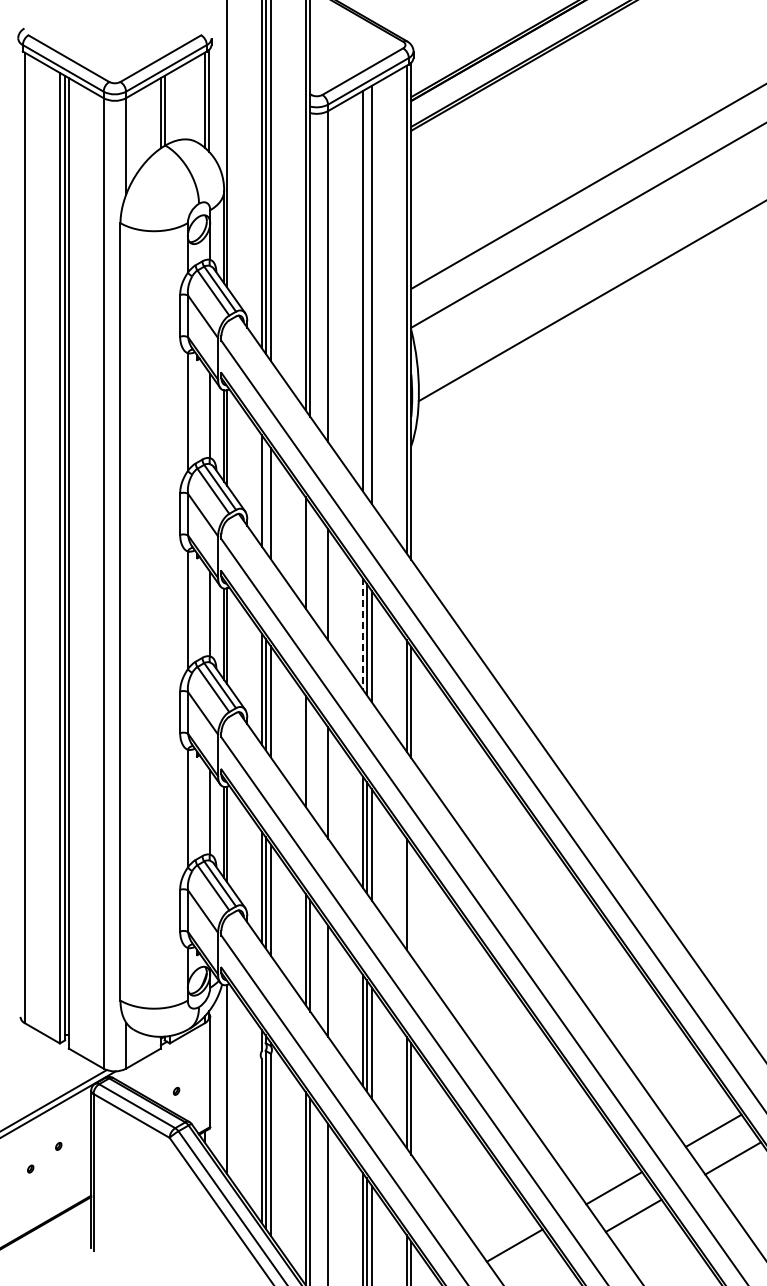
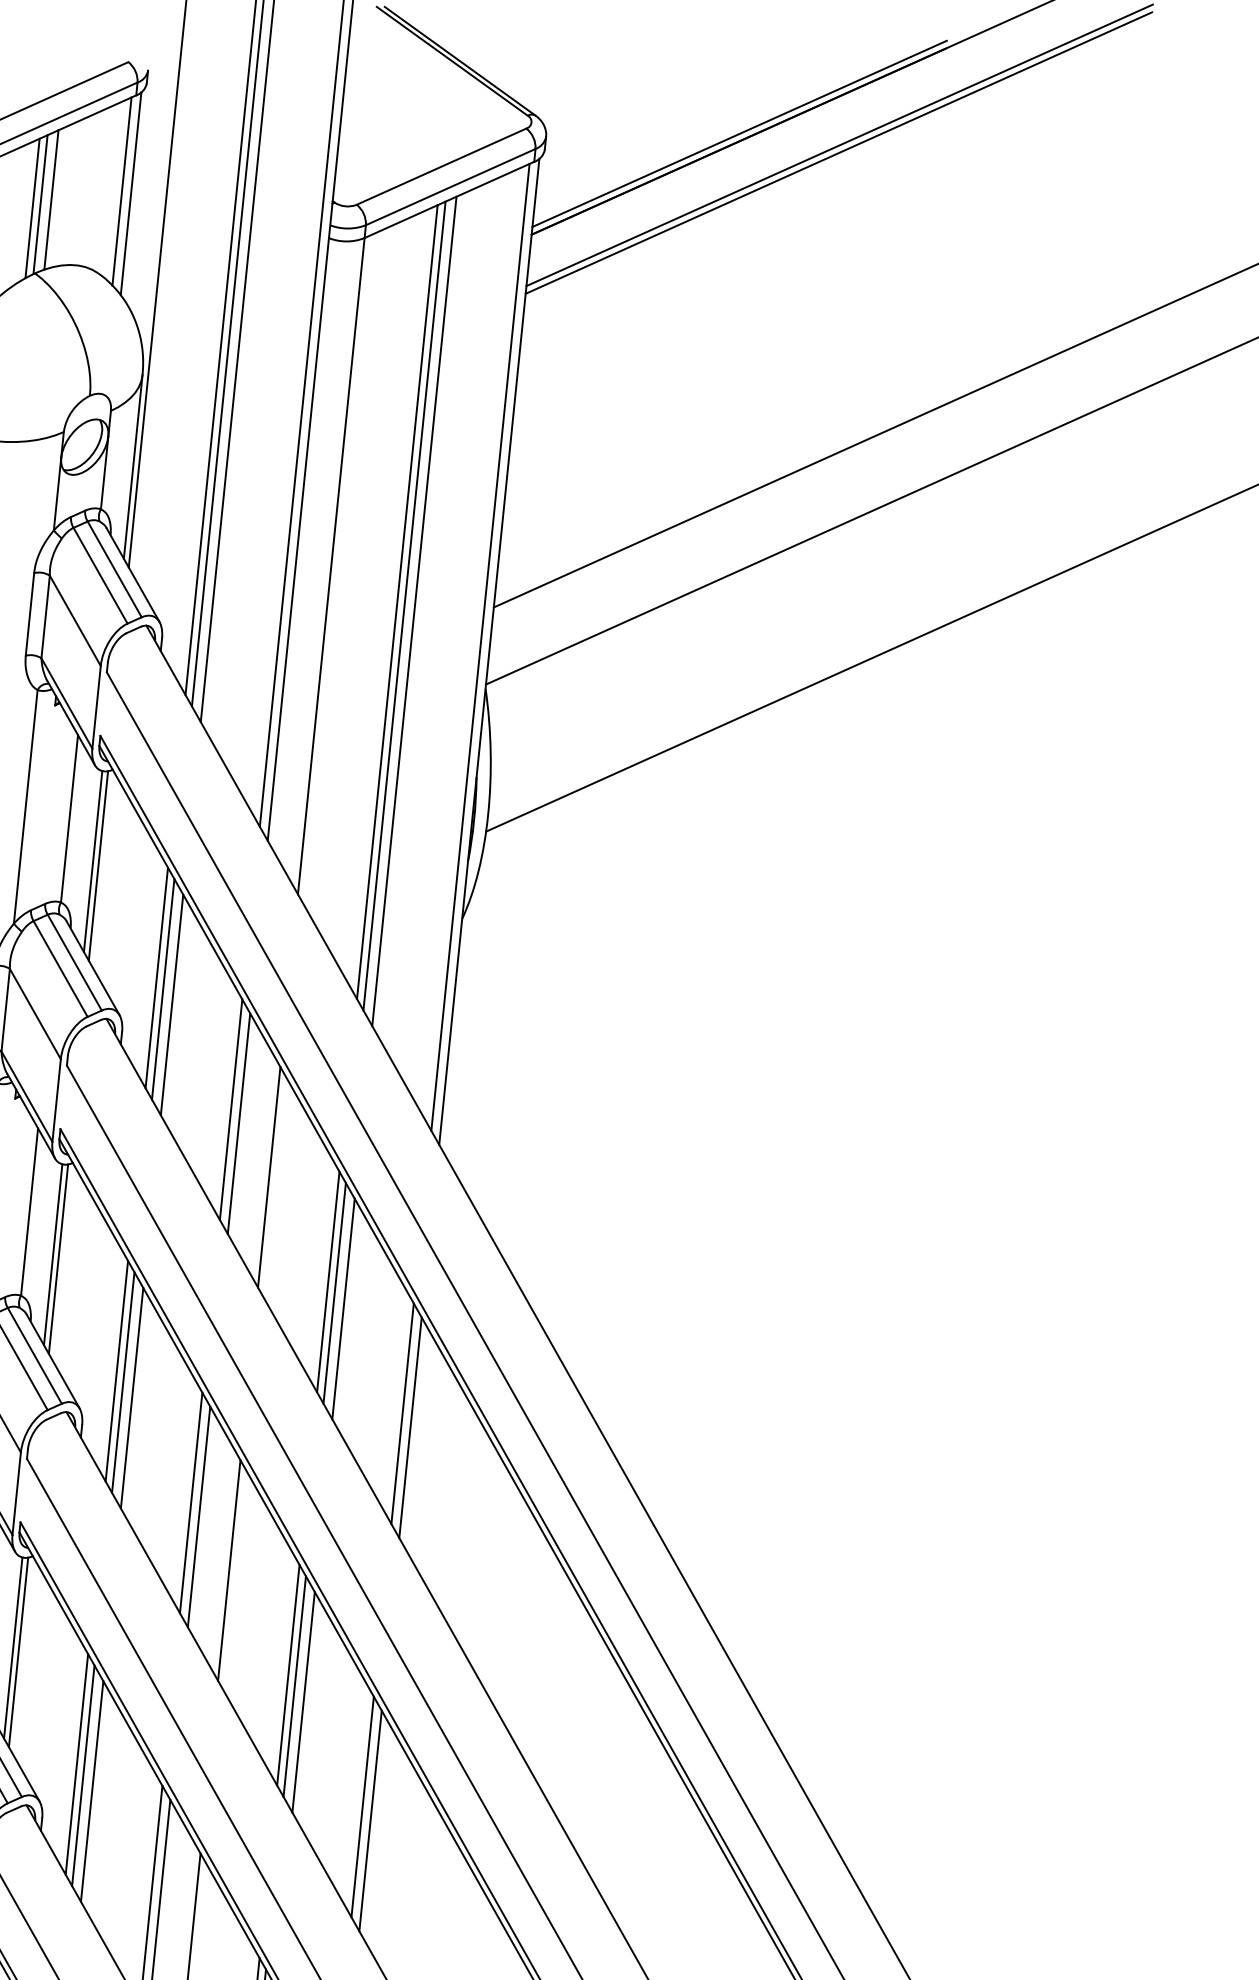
line: (169, 107) -> (50, 198), added
line: (366, 292) -> (404, 605), added
line: (265, 495) -> (163, 987), added
line: (310, 559) -> (239, 1123), added
line: (362, 633) -> (327, 1281), dashed -> solid
line: (310, 757) -> (199, 1516), added
line: (411, 900) -> (371, 1820), added

